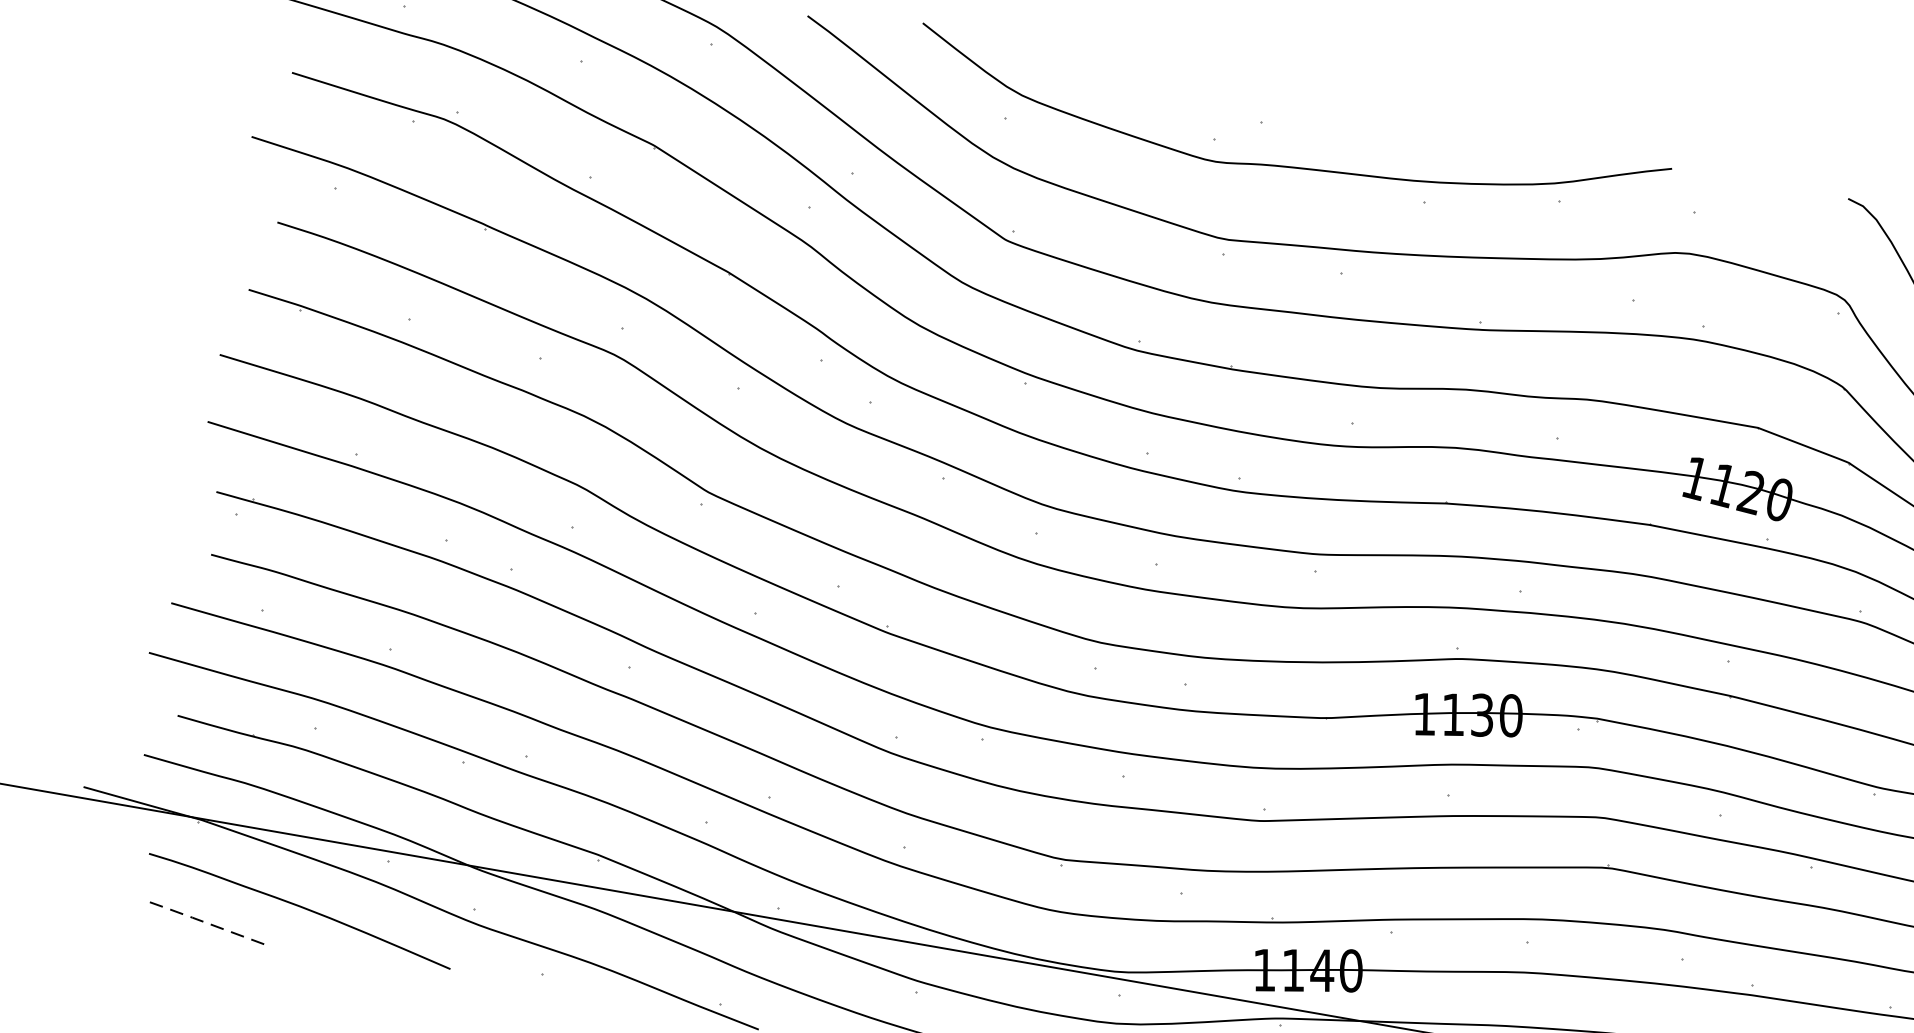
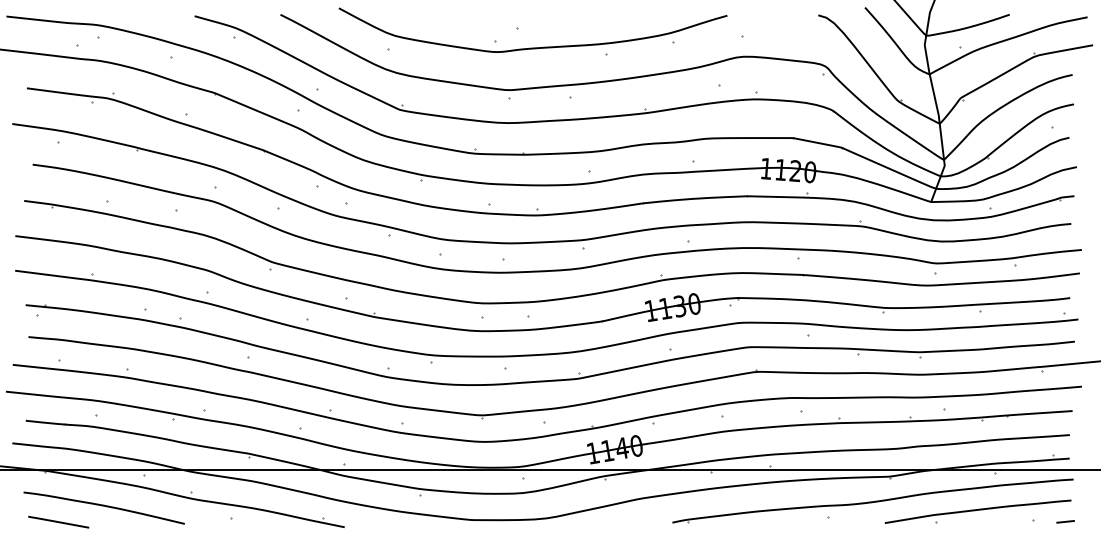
line: (202, 921) -> (56, 521), dashed -> solid

